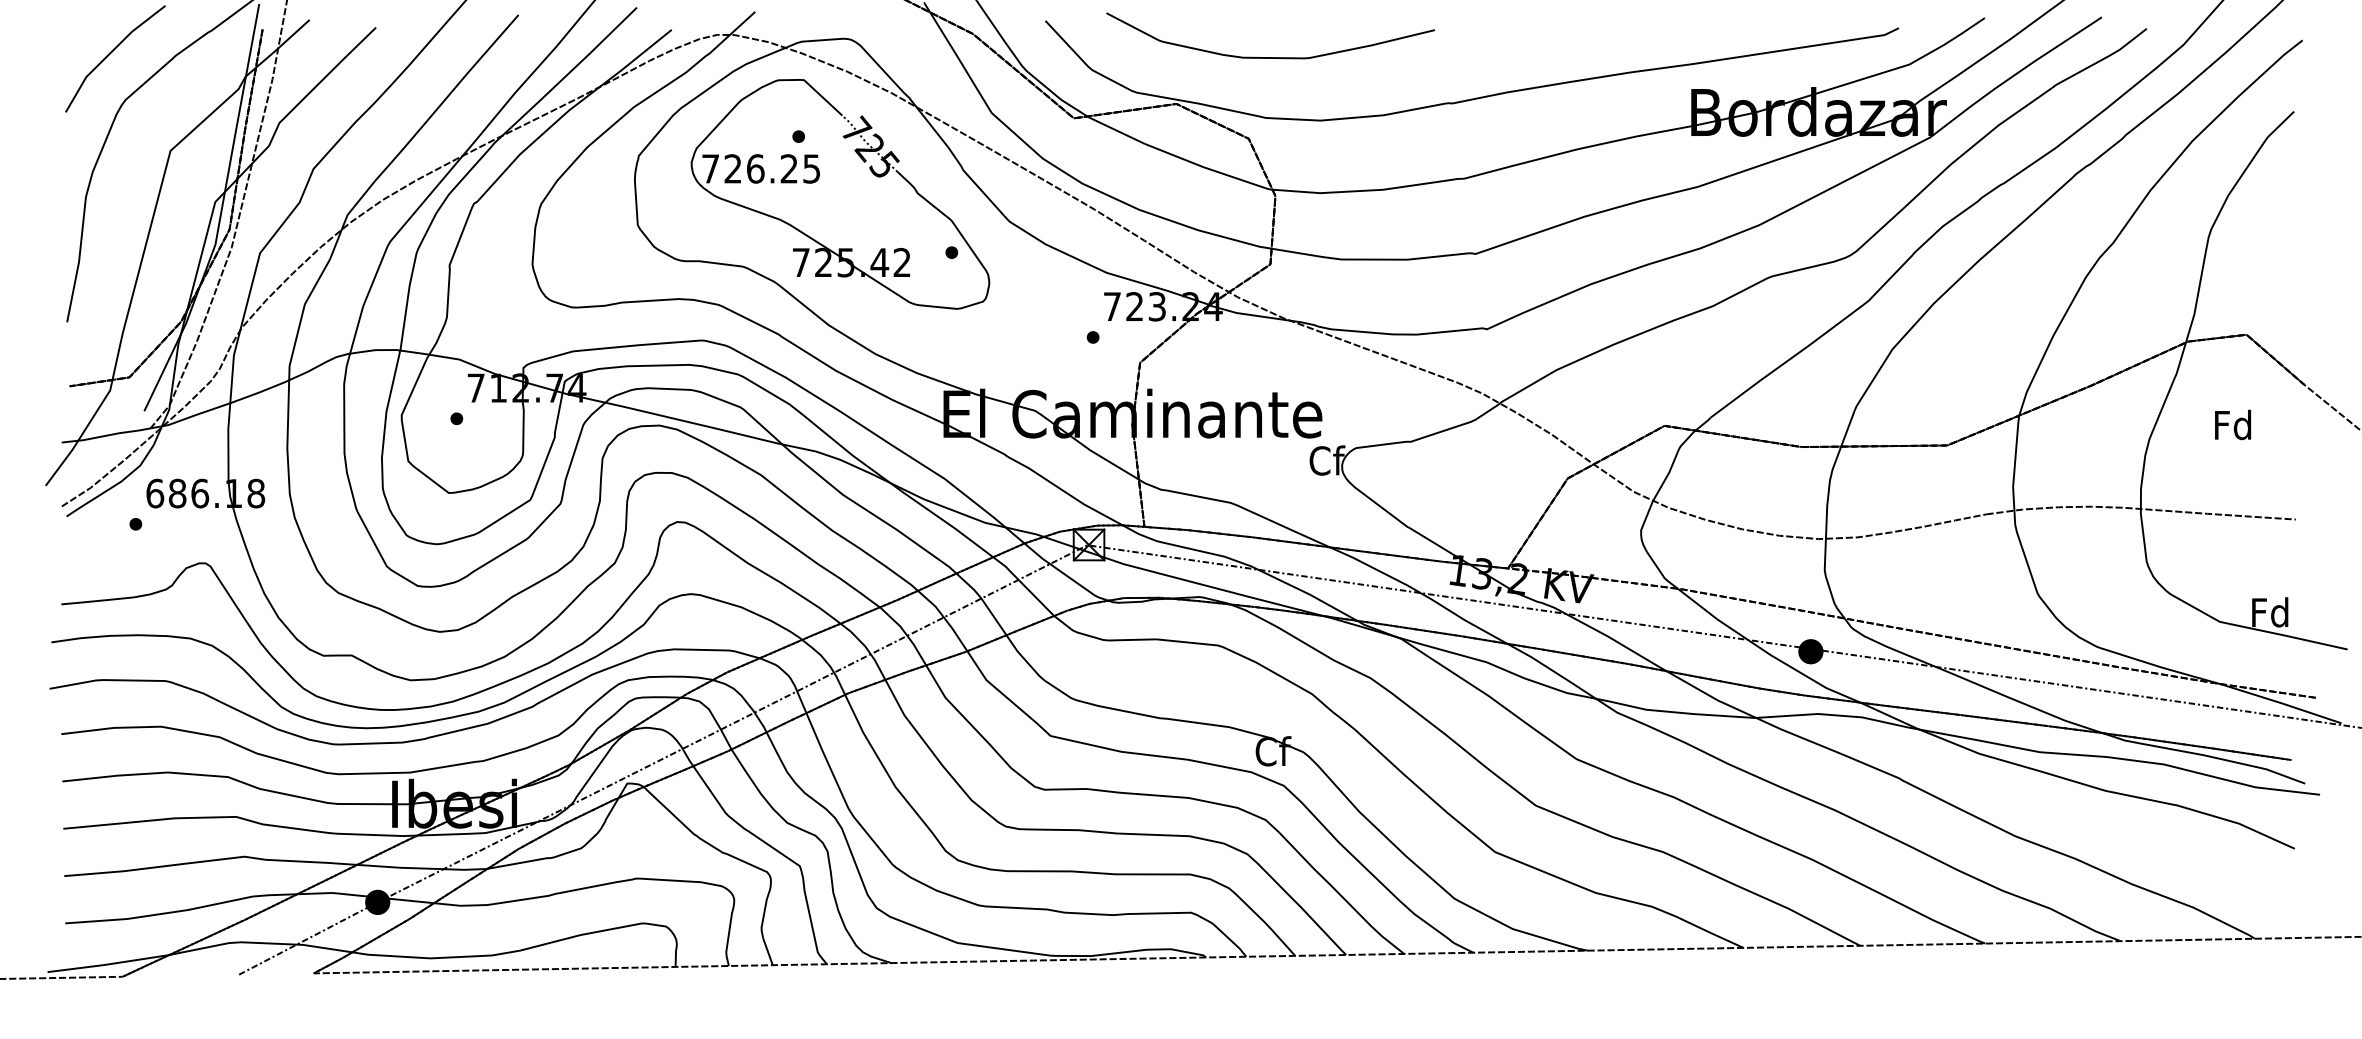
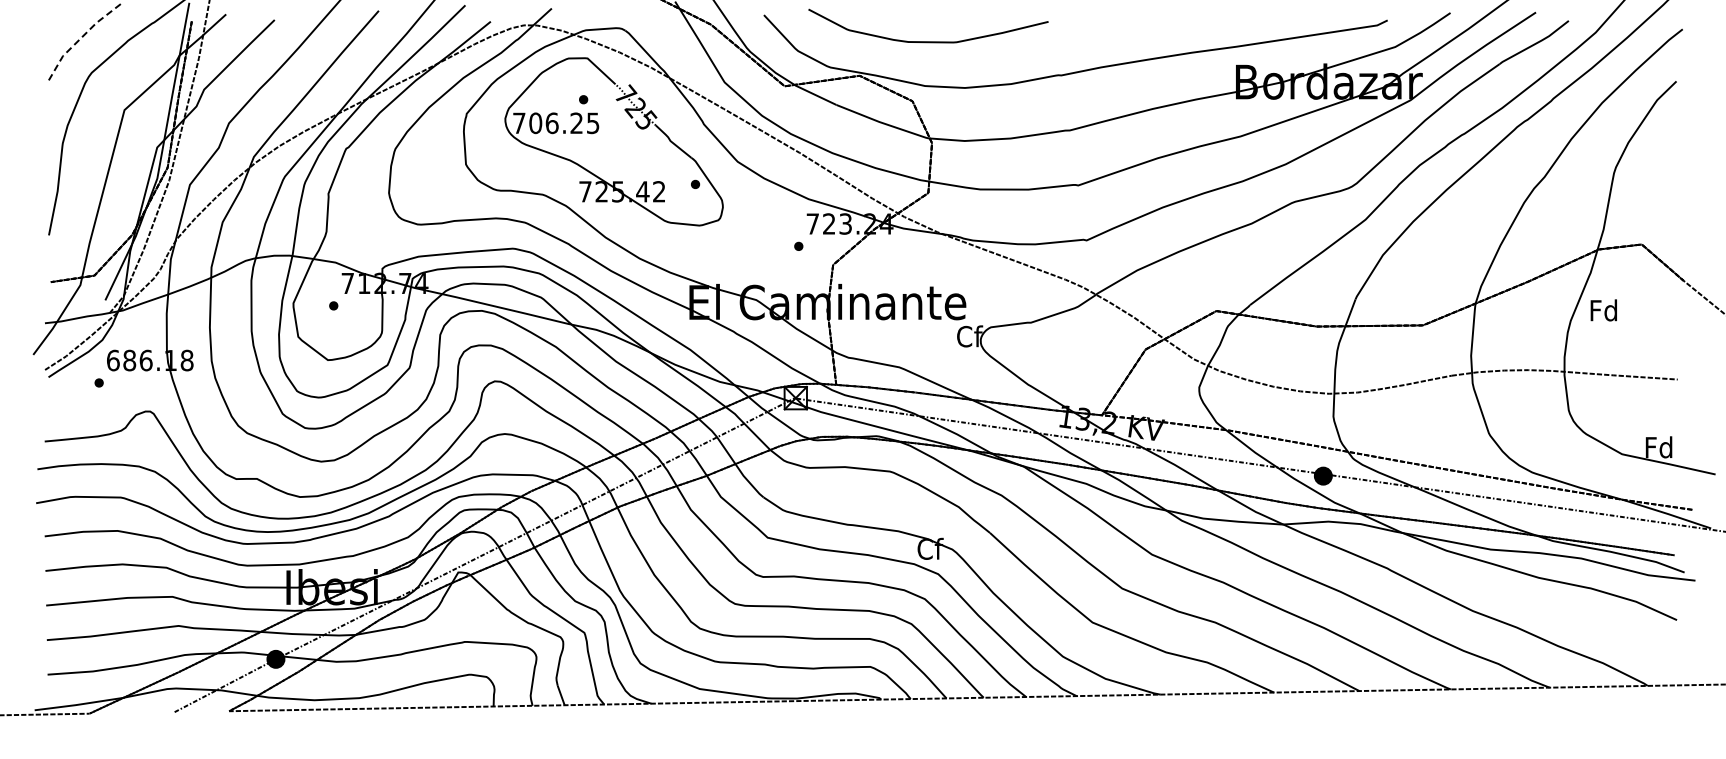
line: (108, 54) -> (79, 39), solid -> dashed
text: (732, 169) -> (535, 123), 726.25 -> 706.25
text: (2232, 425) -> (1603, 310), moved

